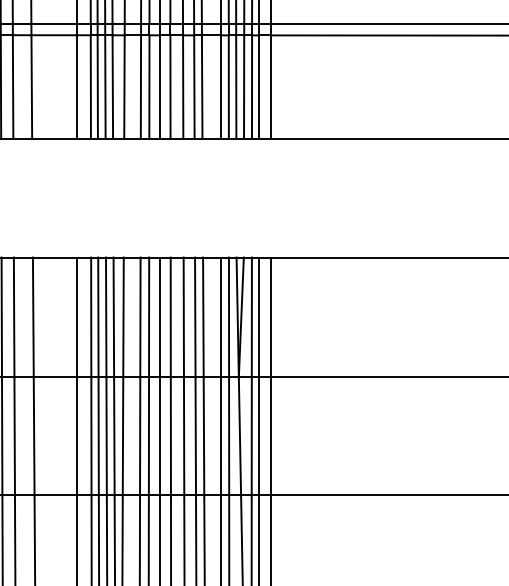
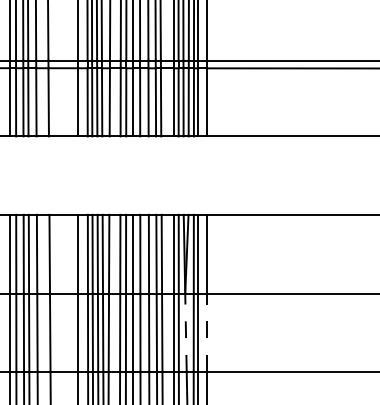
line: (239, 435) -> (185, 332), solid -> dashed
line: (271, 435) -> (206, 332), solid -> dashed

